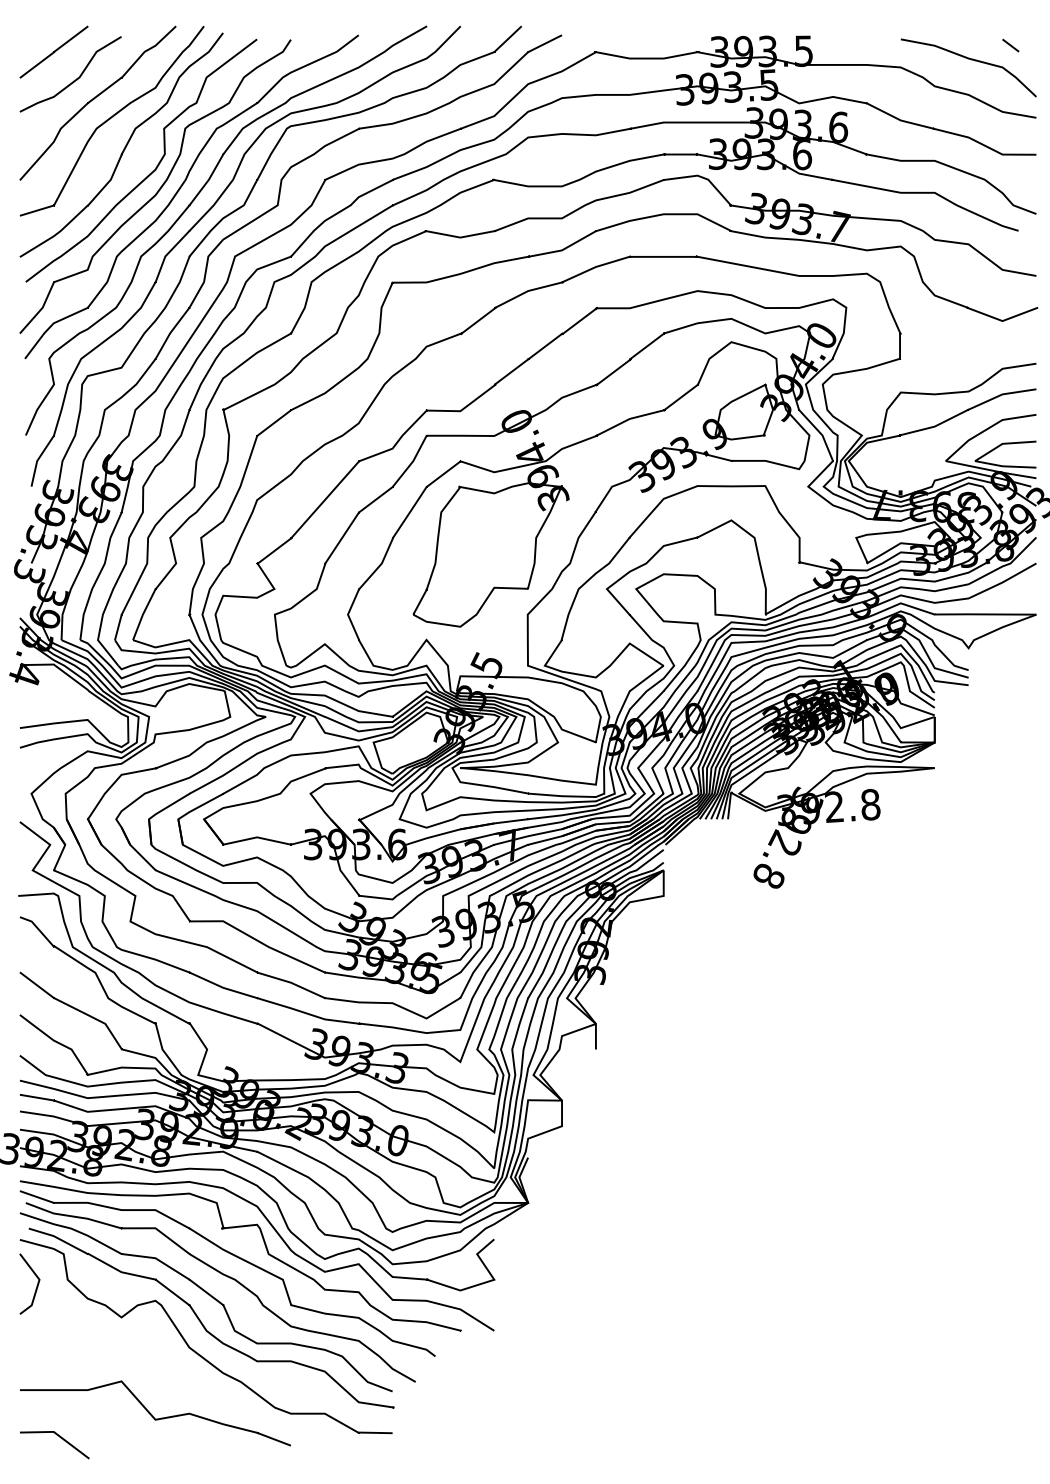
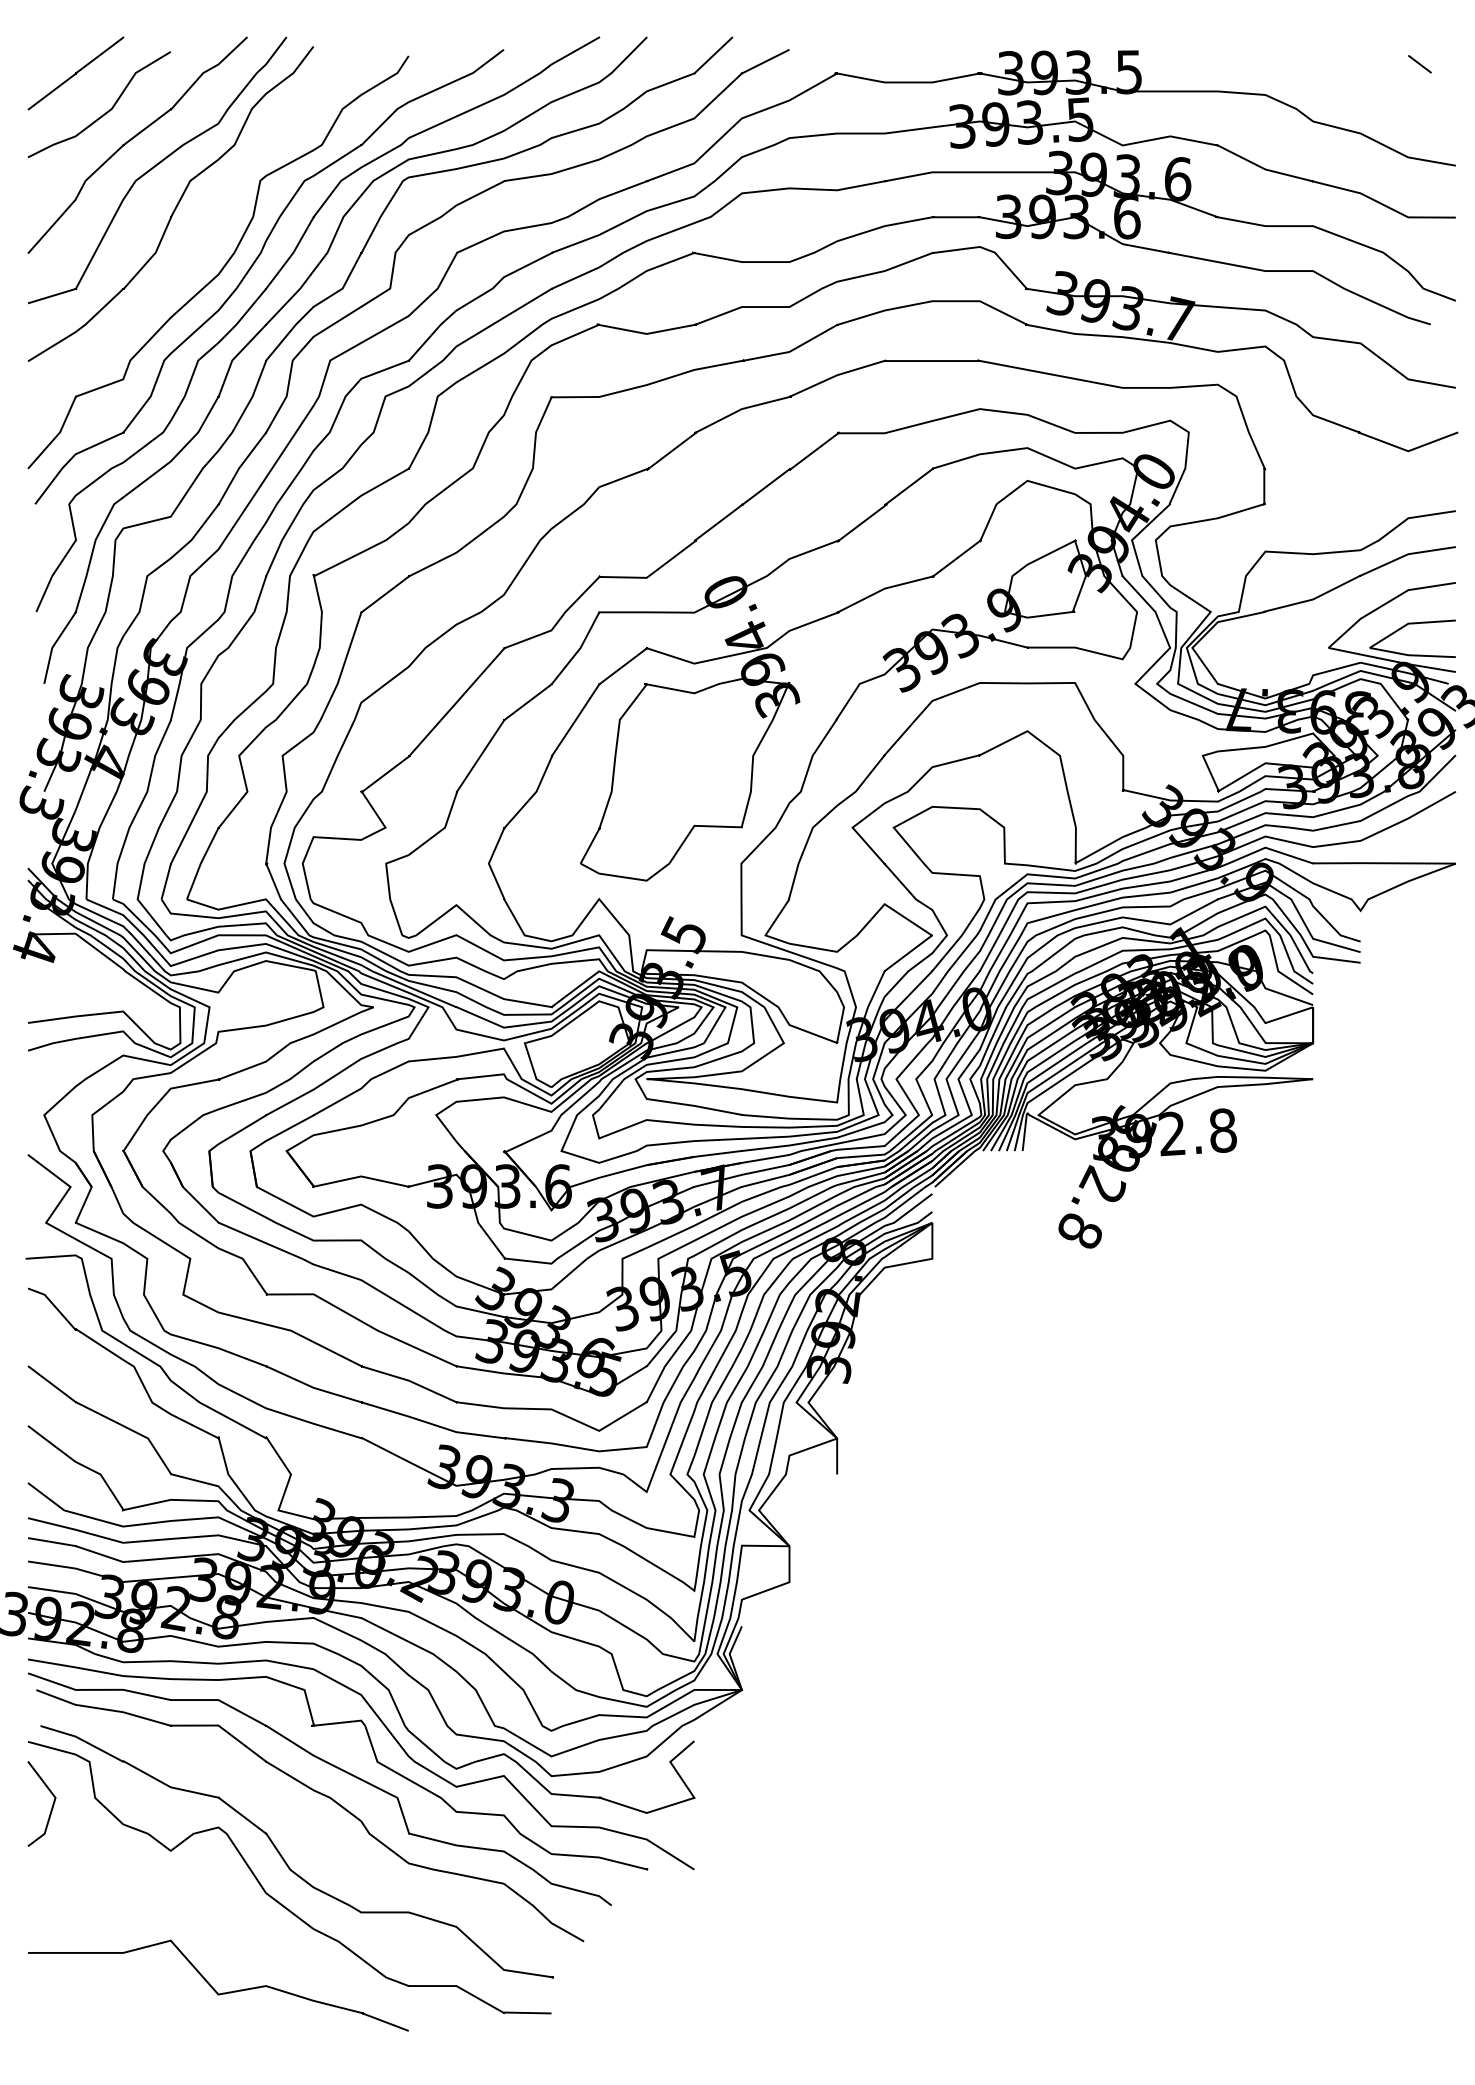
curve: (970, 59) -> (1363, 84), removed
curve: (152, 171) -> (214, 240), removed
curve: (209, 1295) -> (294, 1820), removed
line: (58, 1436) -> (82, 2018), removed

